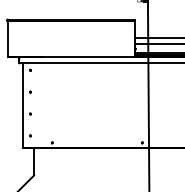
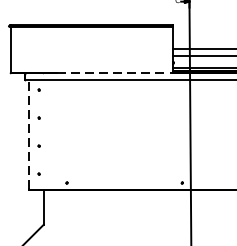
line: (90, 57) -> (115, 73), solid -> dashed
line: (22, 104) -> (28, 133), solid -> dashed

